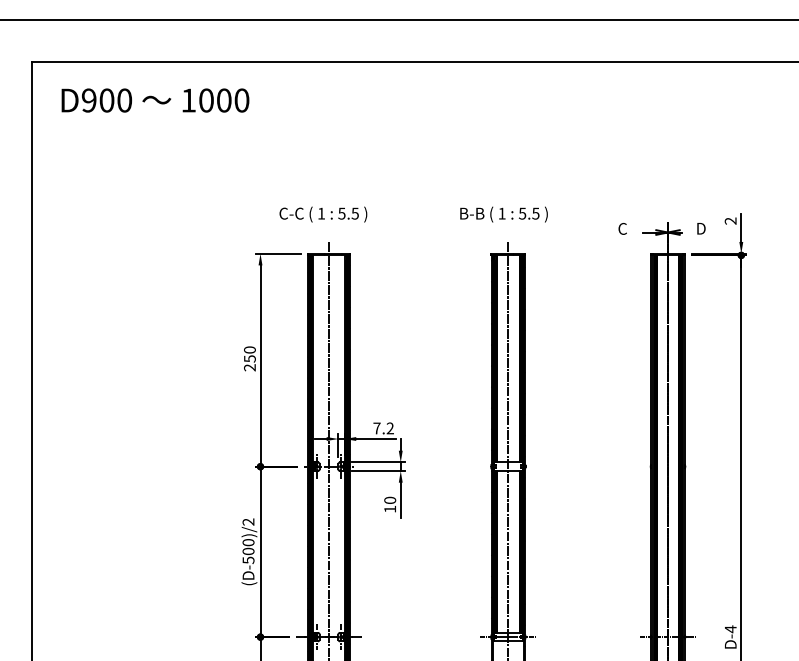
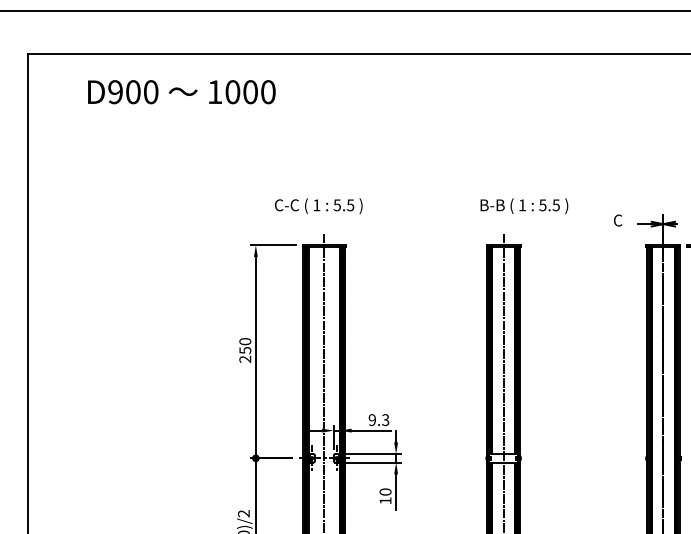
text: (155, 100) -> (181, 92), moved
text: (503, 214) -> (523, 206), moved
text: (383, 428) -> (378, 420), 7.2 -> 9.3

